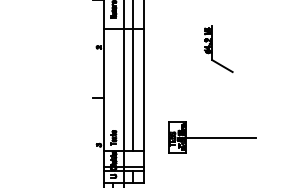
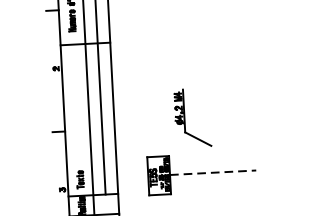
part: (218, 49) -> (192, 118), moved
line: (220, 137) -> (212, 172), solid -> dashed

